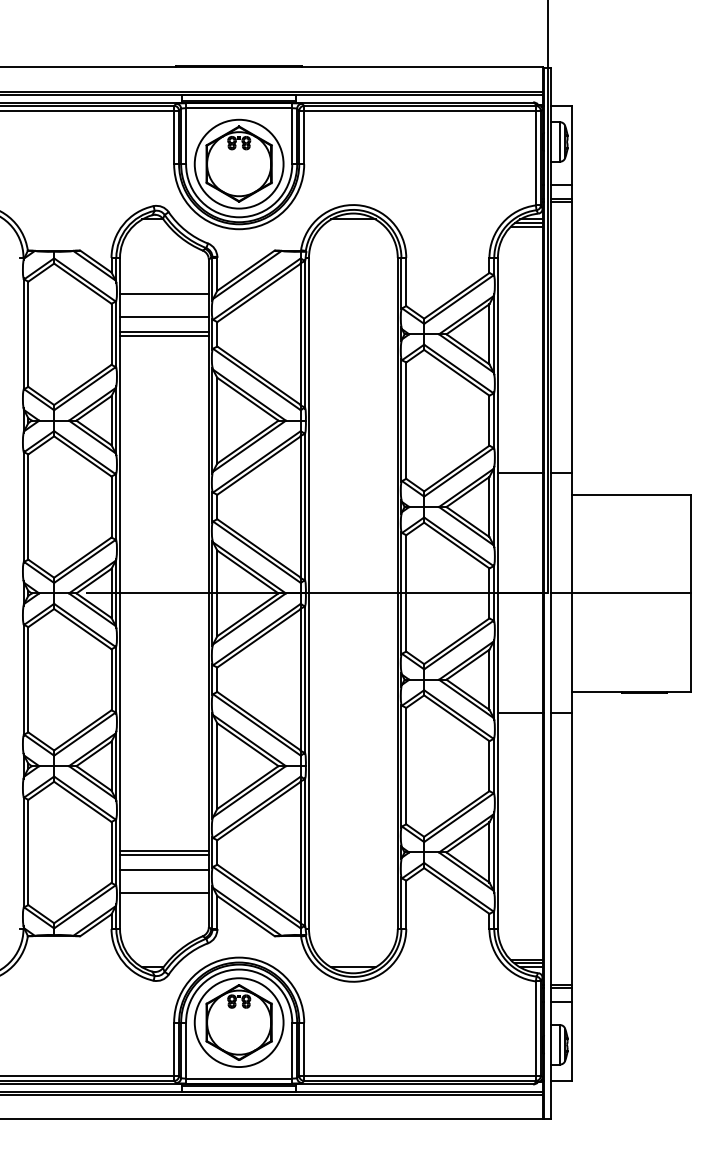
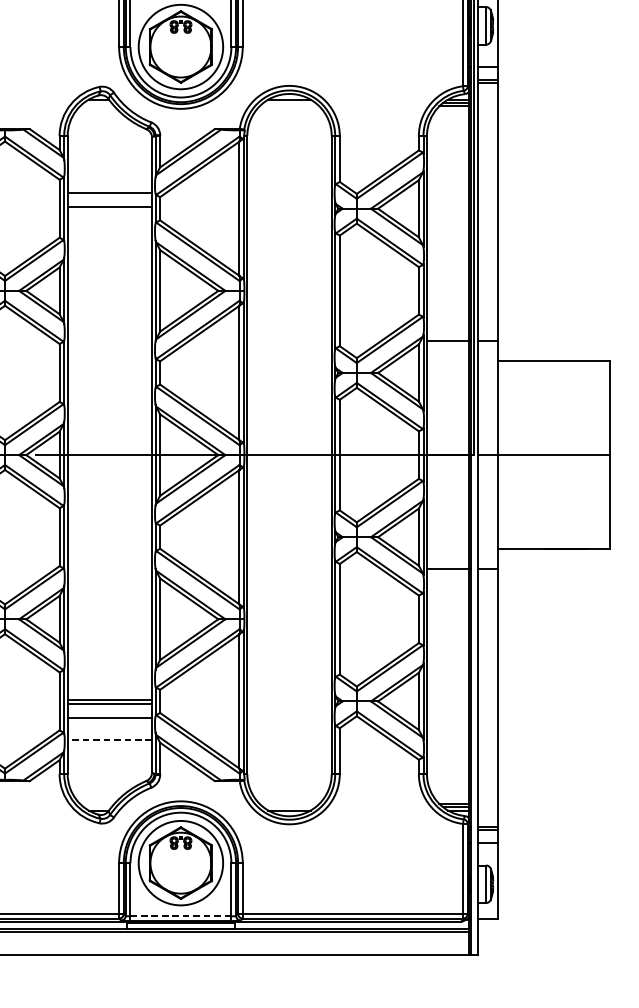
line: (164, 293) -> (109, 169), removed
line: (164, 335) -> (109, 209), removed
line: (163, 893) -> (109, 740), solid -> dashed
line: (239, 1078) -> (181, 916), solid -> dashed

